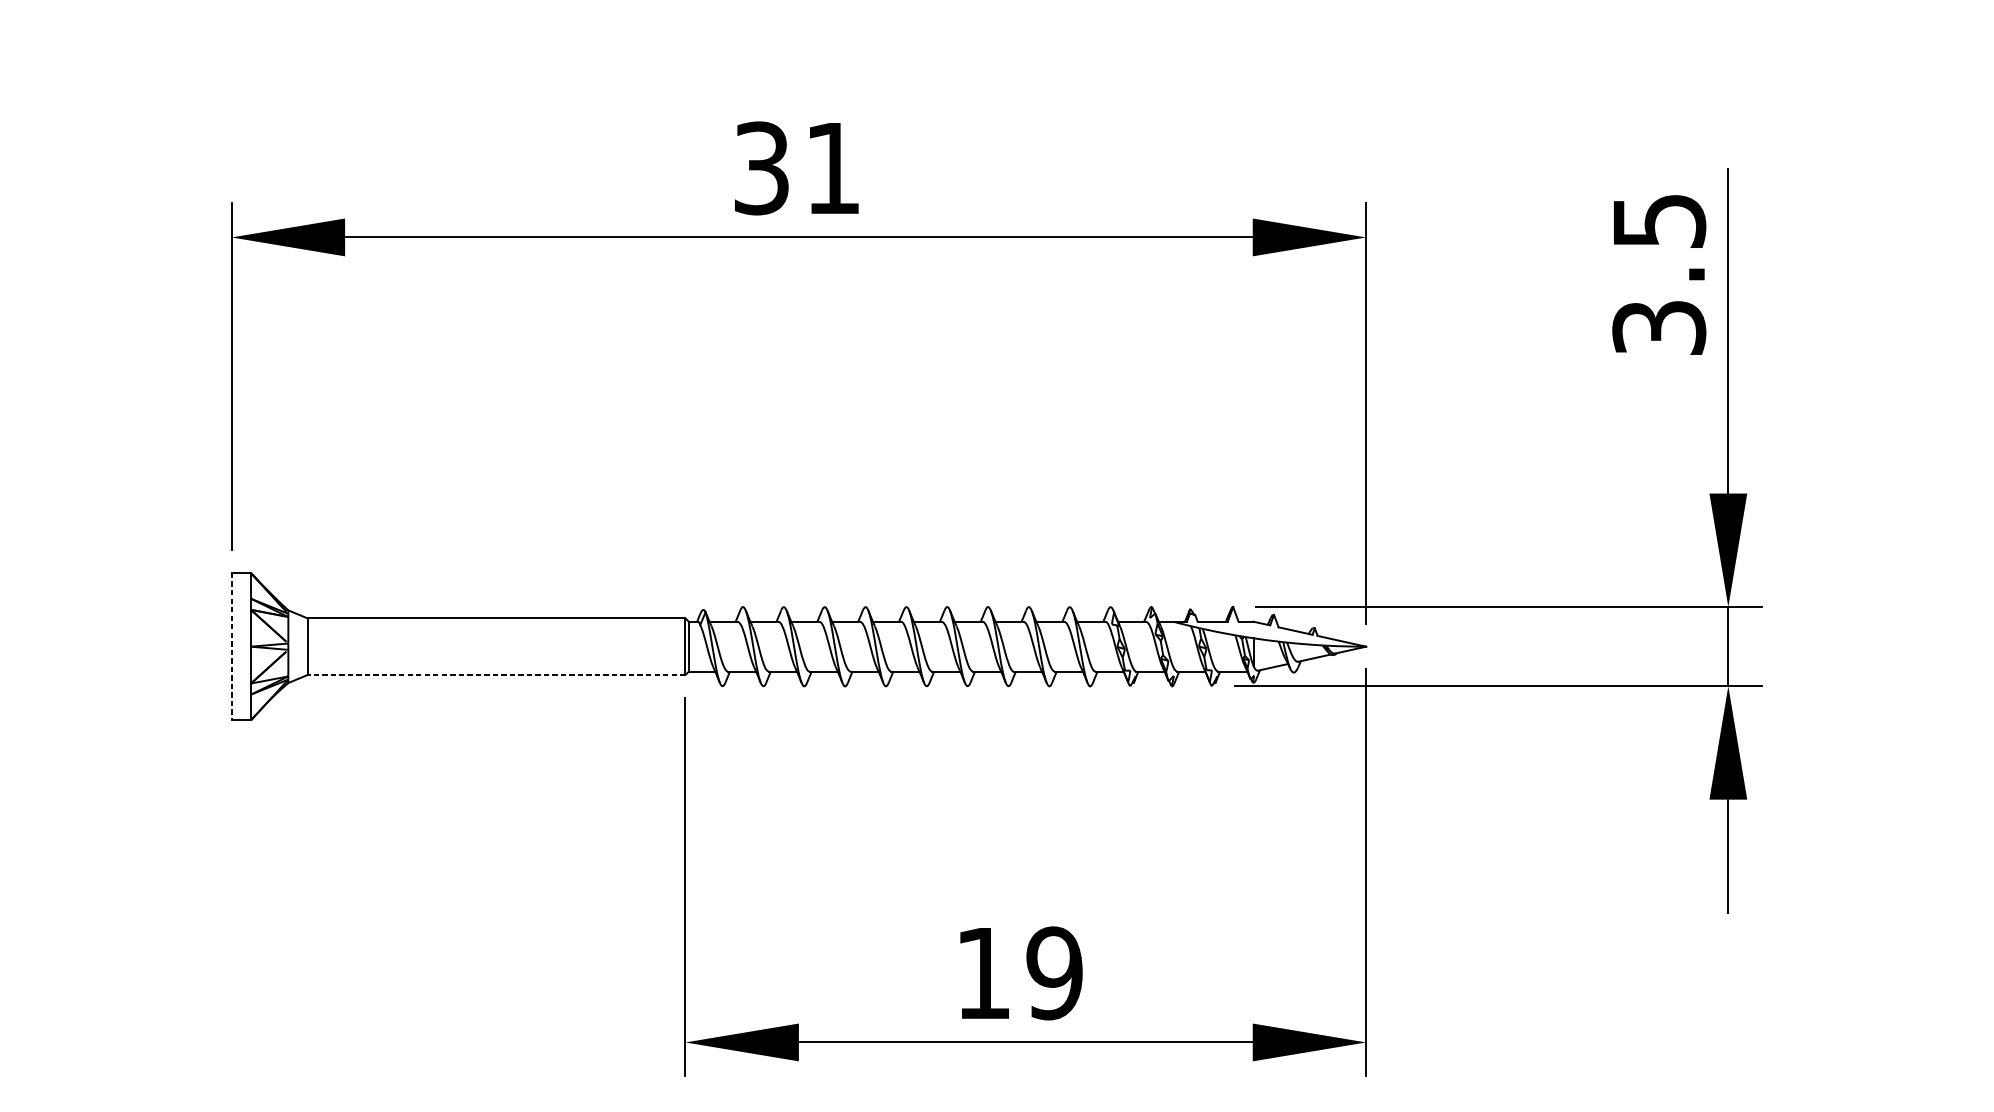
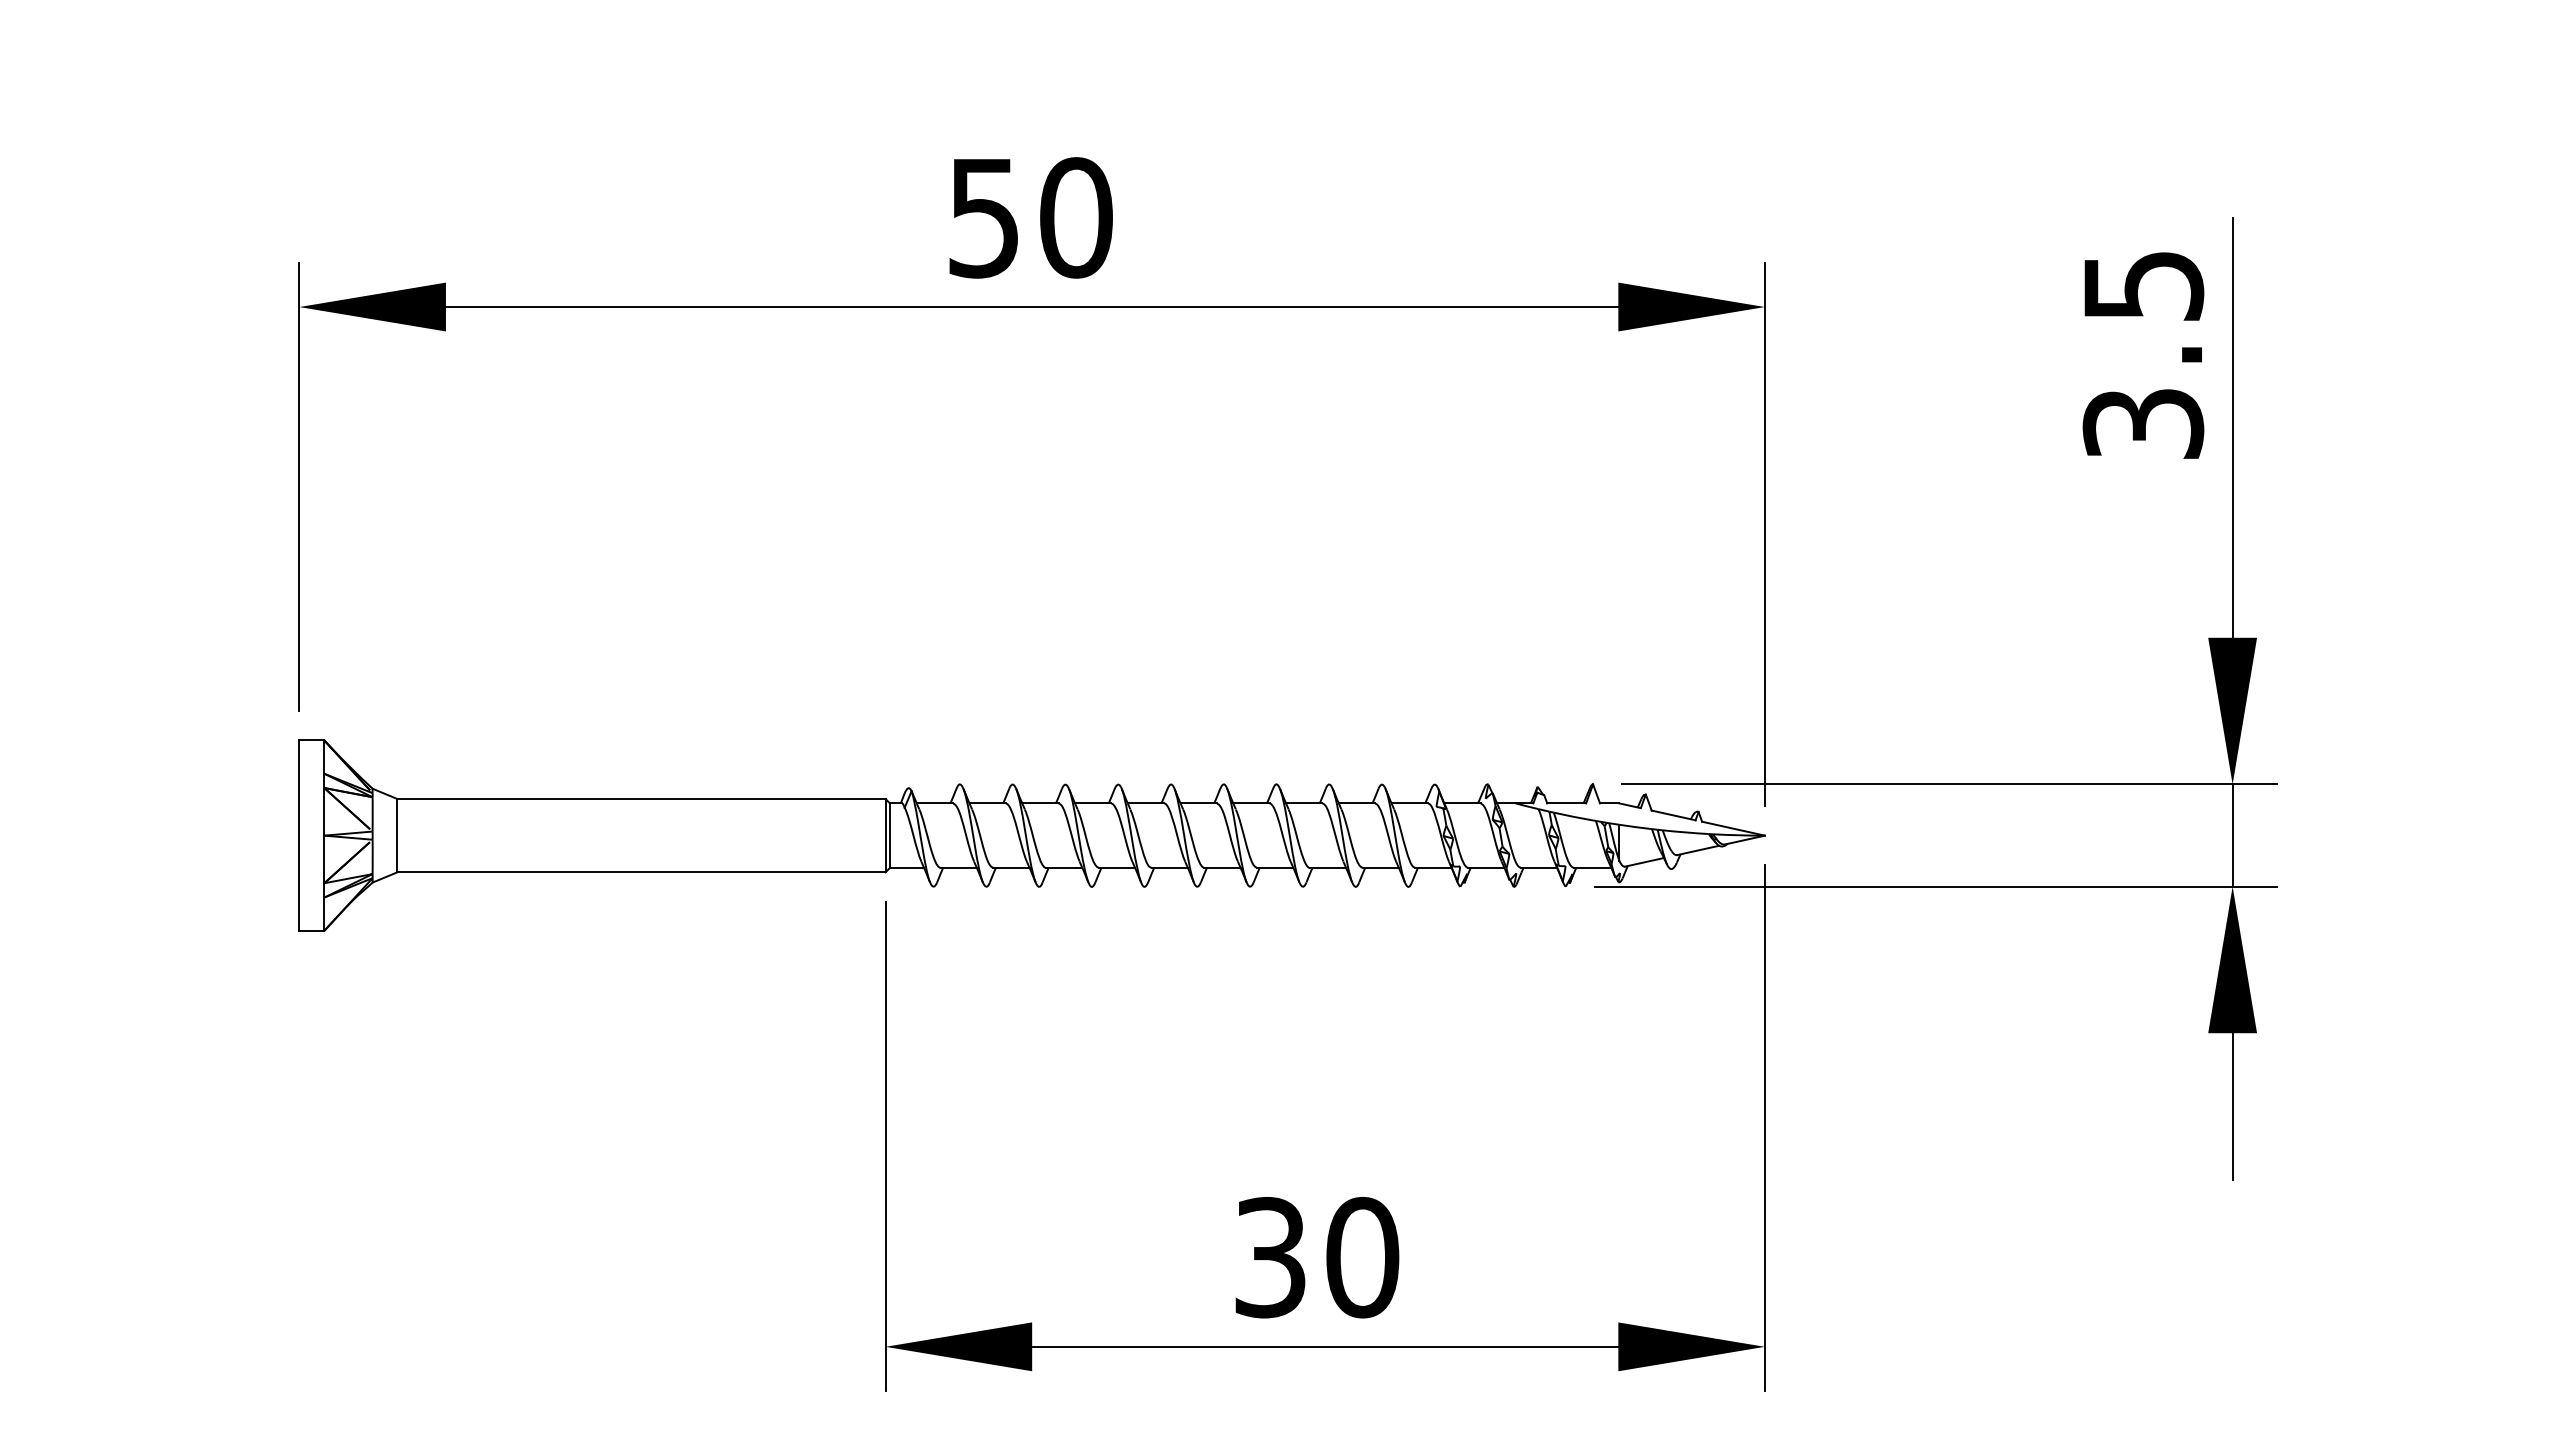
text: (797, 168) -> (1030, 217), 31 -> 50
line: (231, 647) -> (299, 836), dashed -> solid
line: (496, 675) -> (641, 872), dashed -> solid
text: (1019, 973) -> (1317, 1257), 19 -> 30

